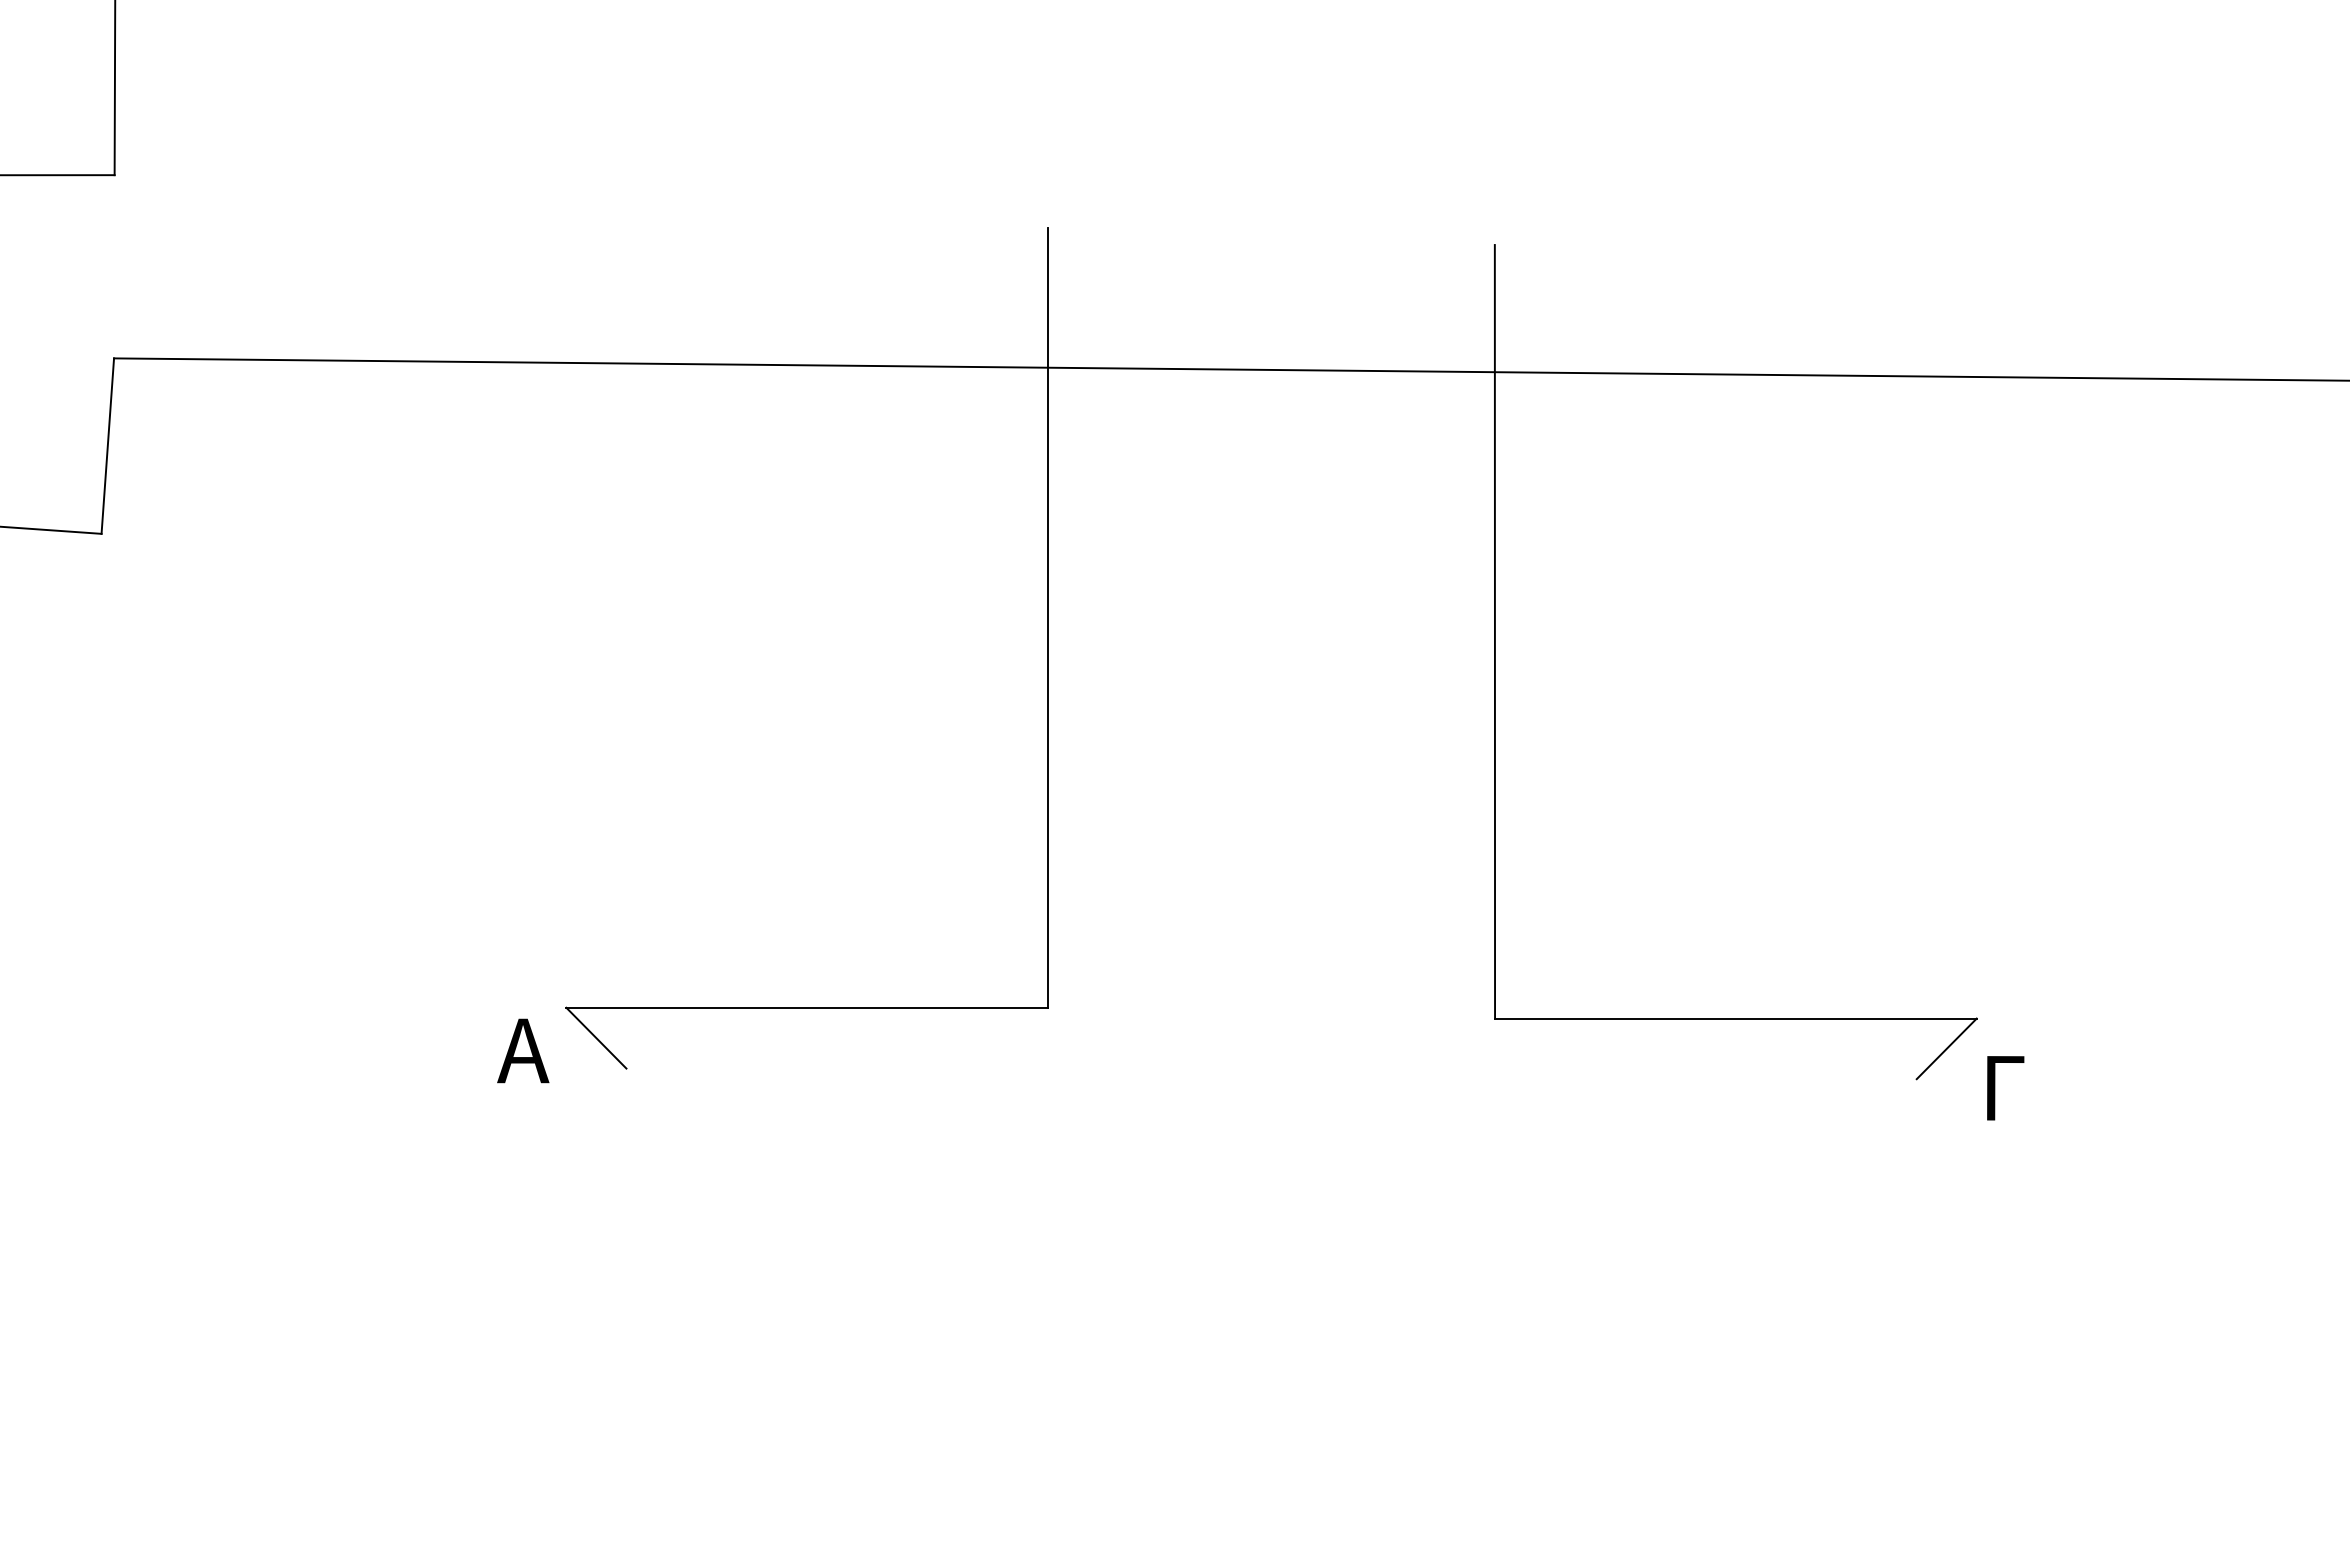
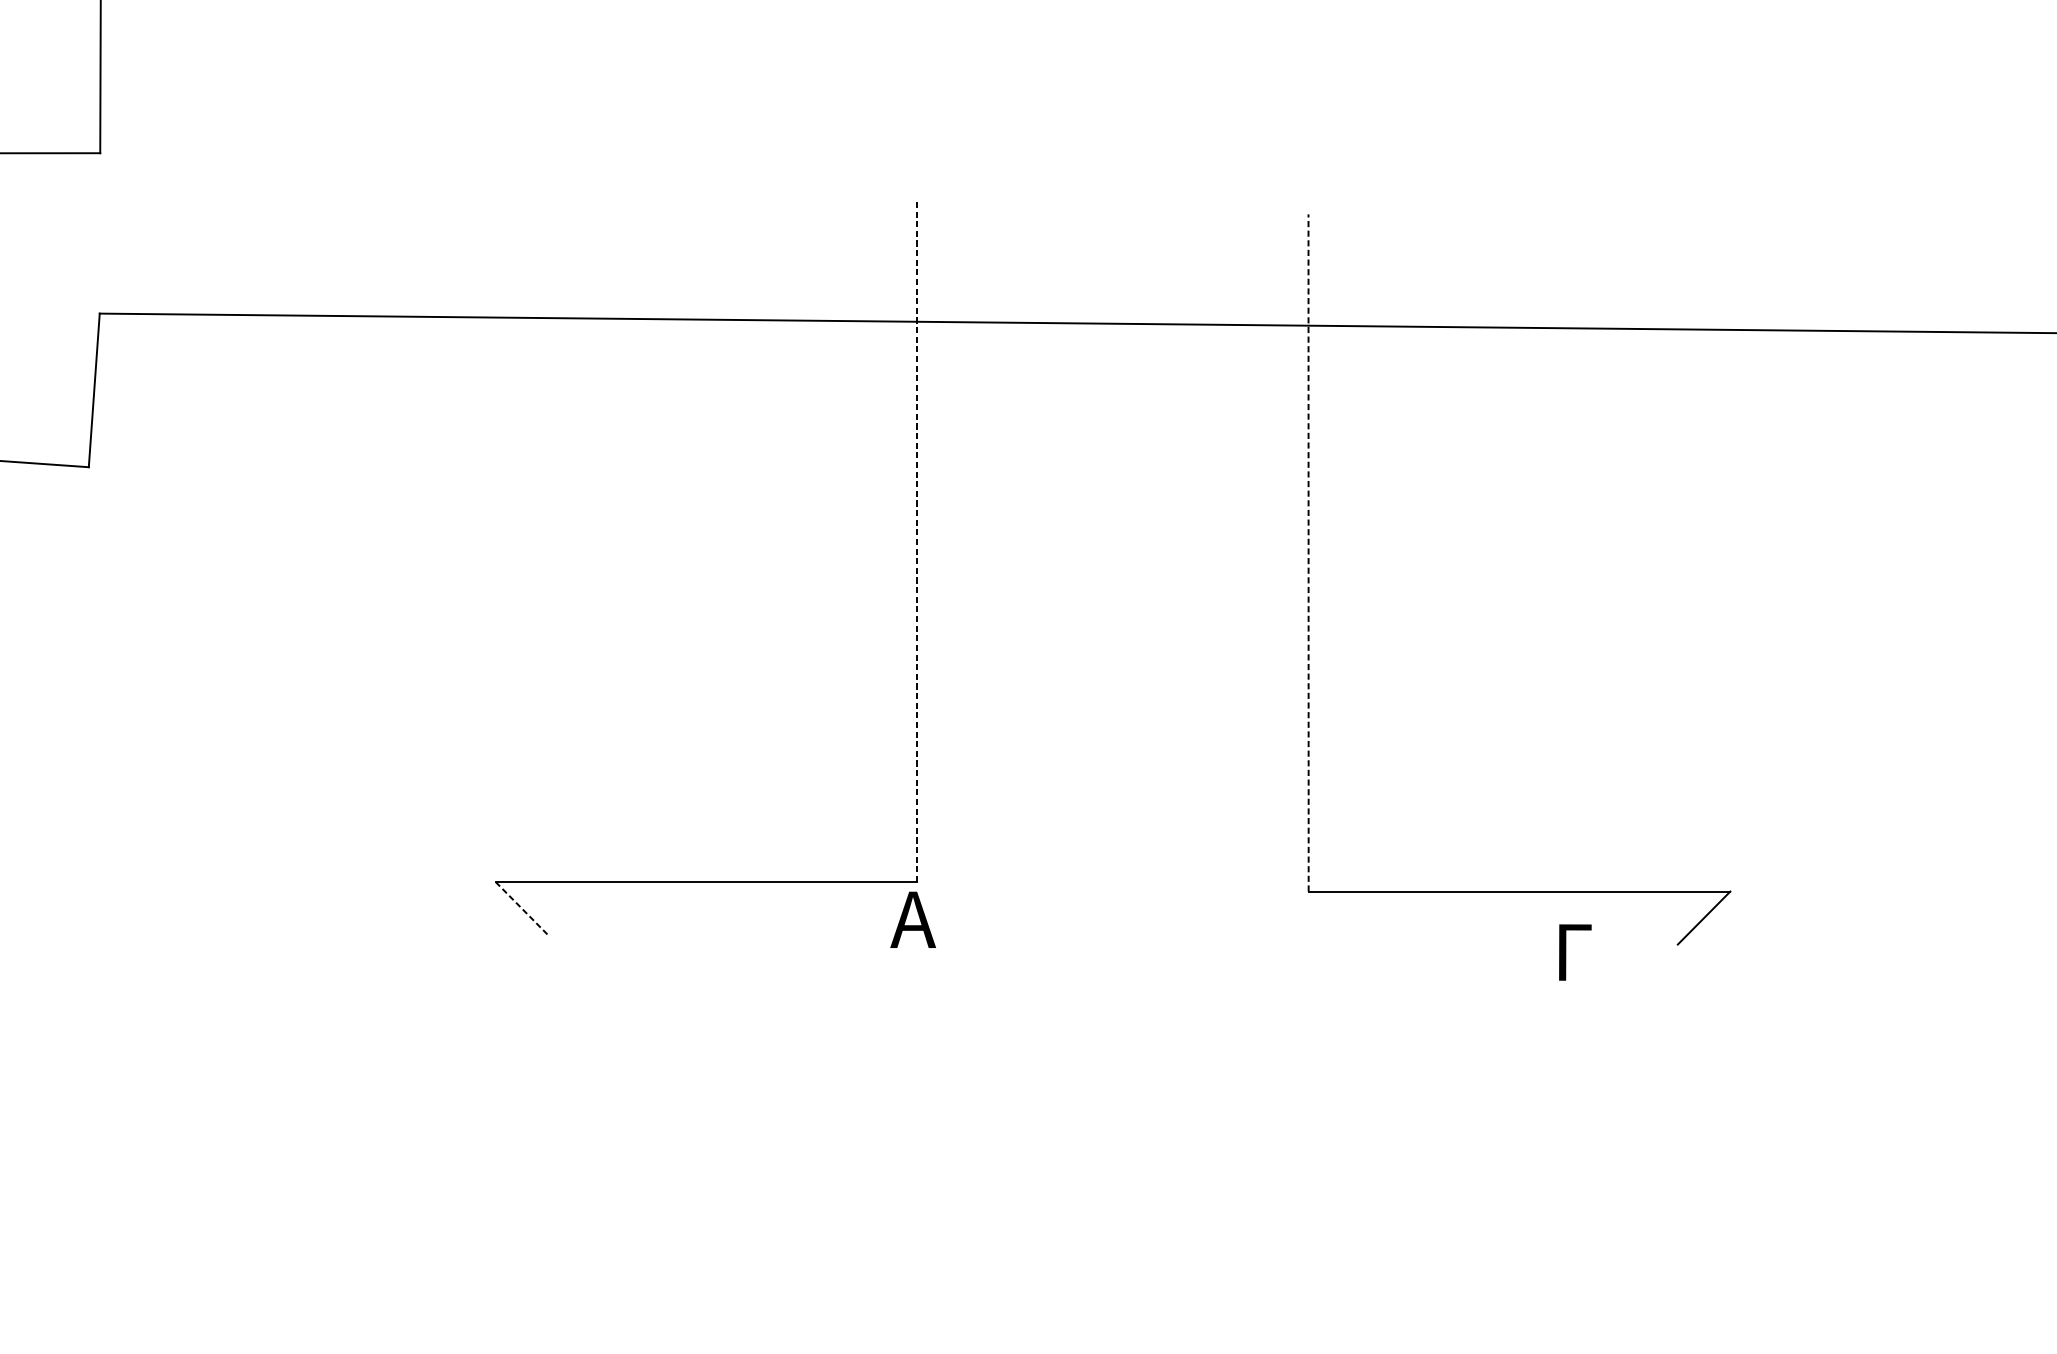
line: (1048, 617) -> (917, 540), solid -> dashed
line: (1494, 631) -> (1308, 552), solid -> dashed
line: (596, 1038) -> (522, 908), solid -> dashed
text: (523, 1050) -> (913, 919), moved
text: (2005, 1088) -> (1575, 952), moved

